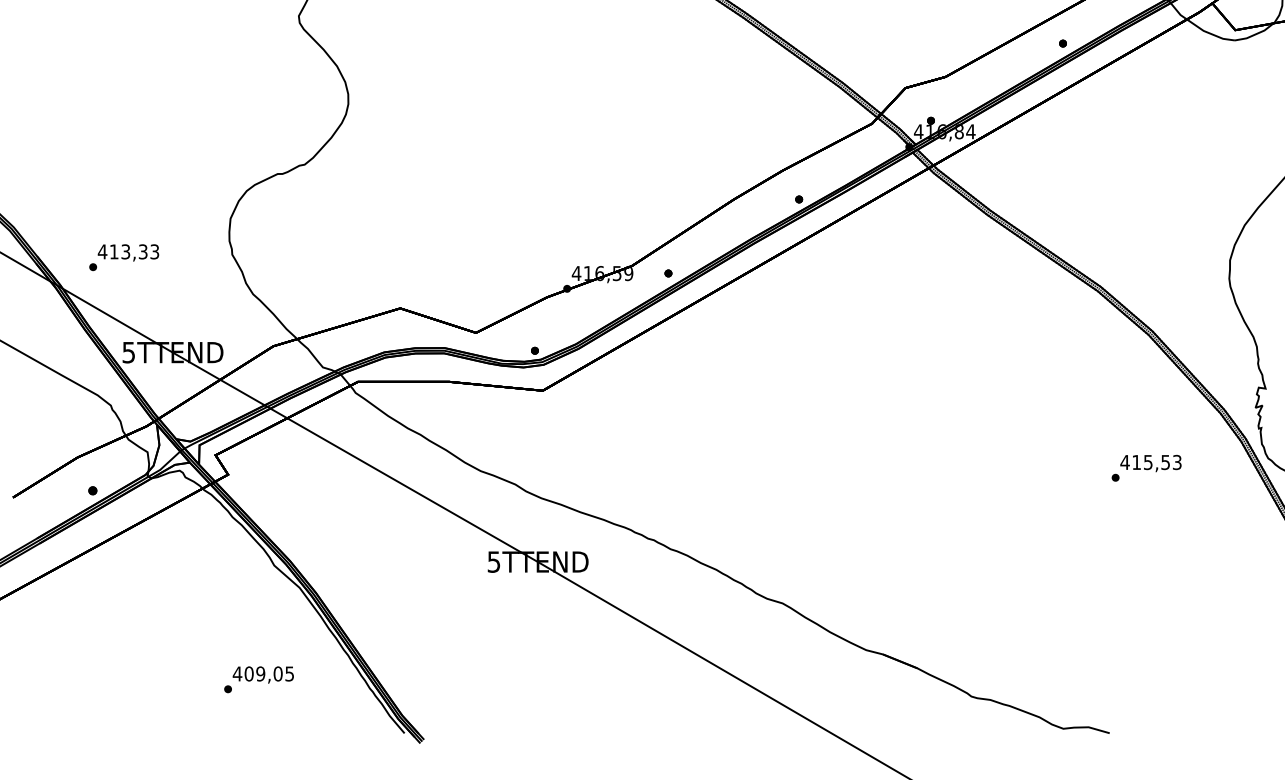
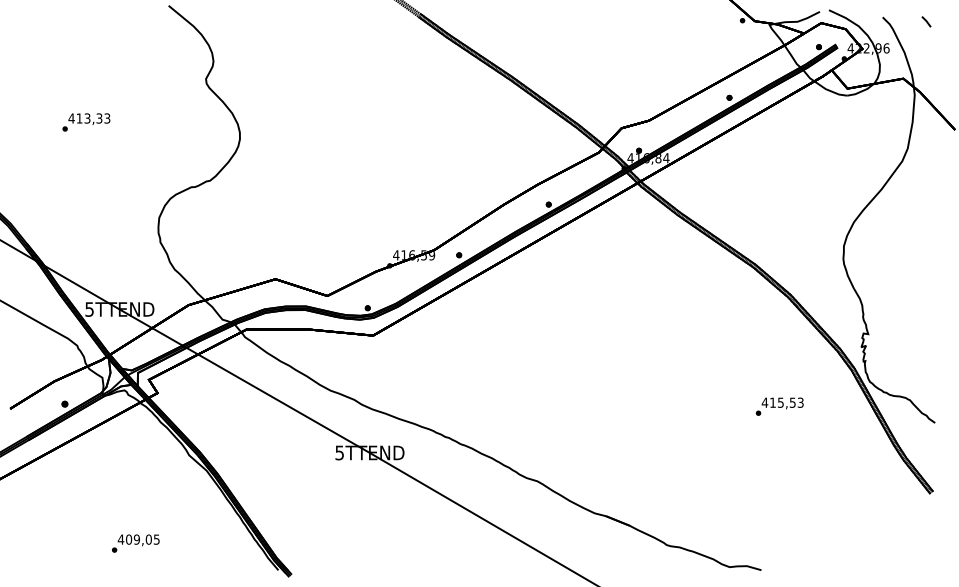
text: (124, 257) -> (86, 122), moved
text: (1146, 467) -> (779, 406), moved
text: (258, 679) -> (135, 543), moved

